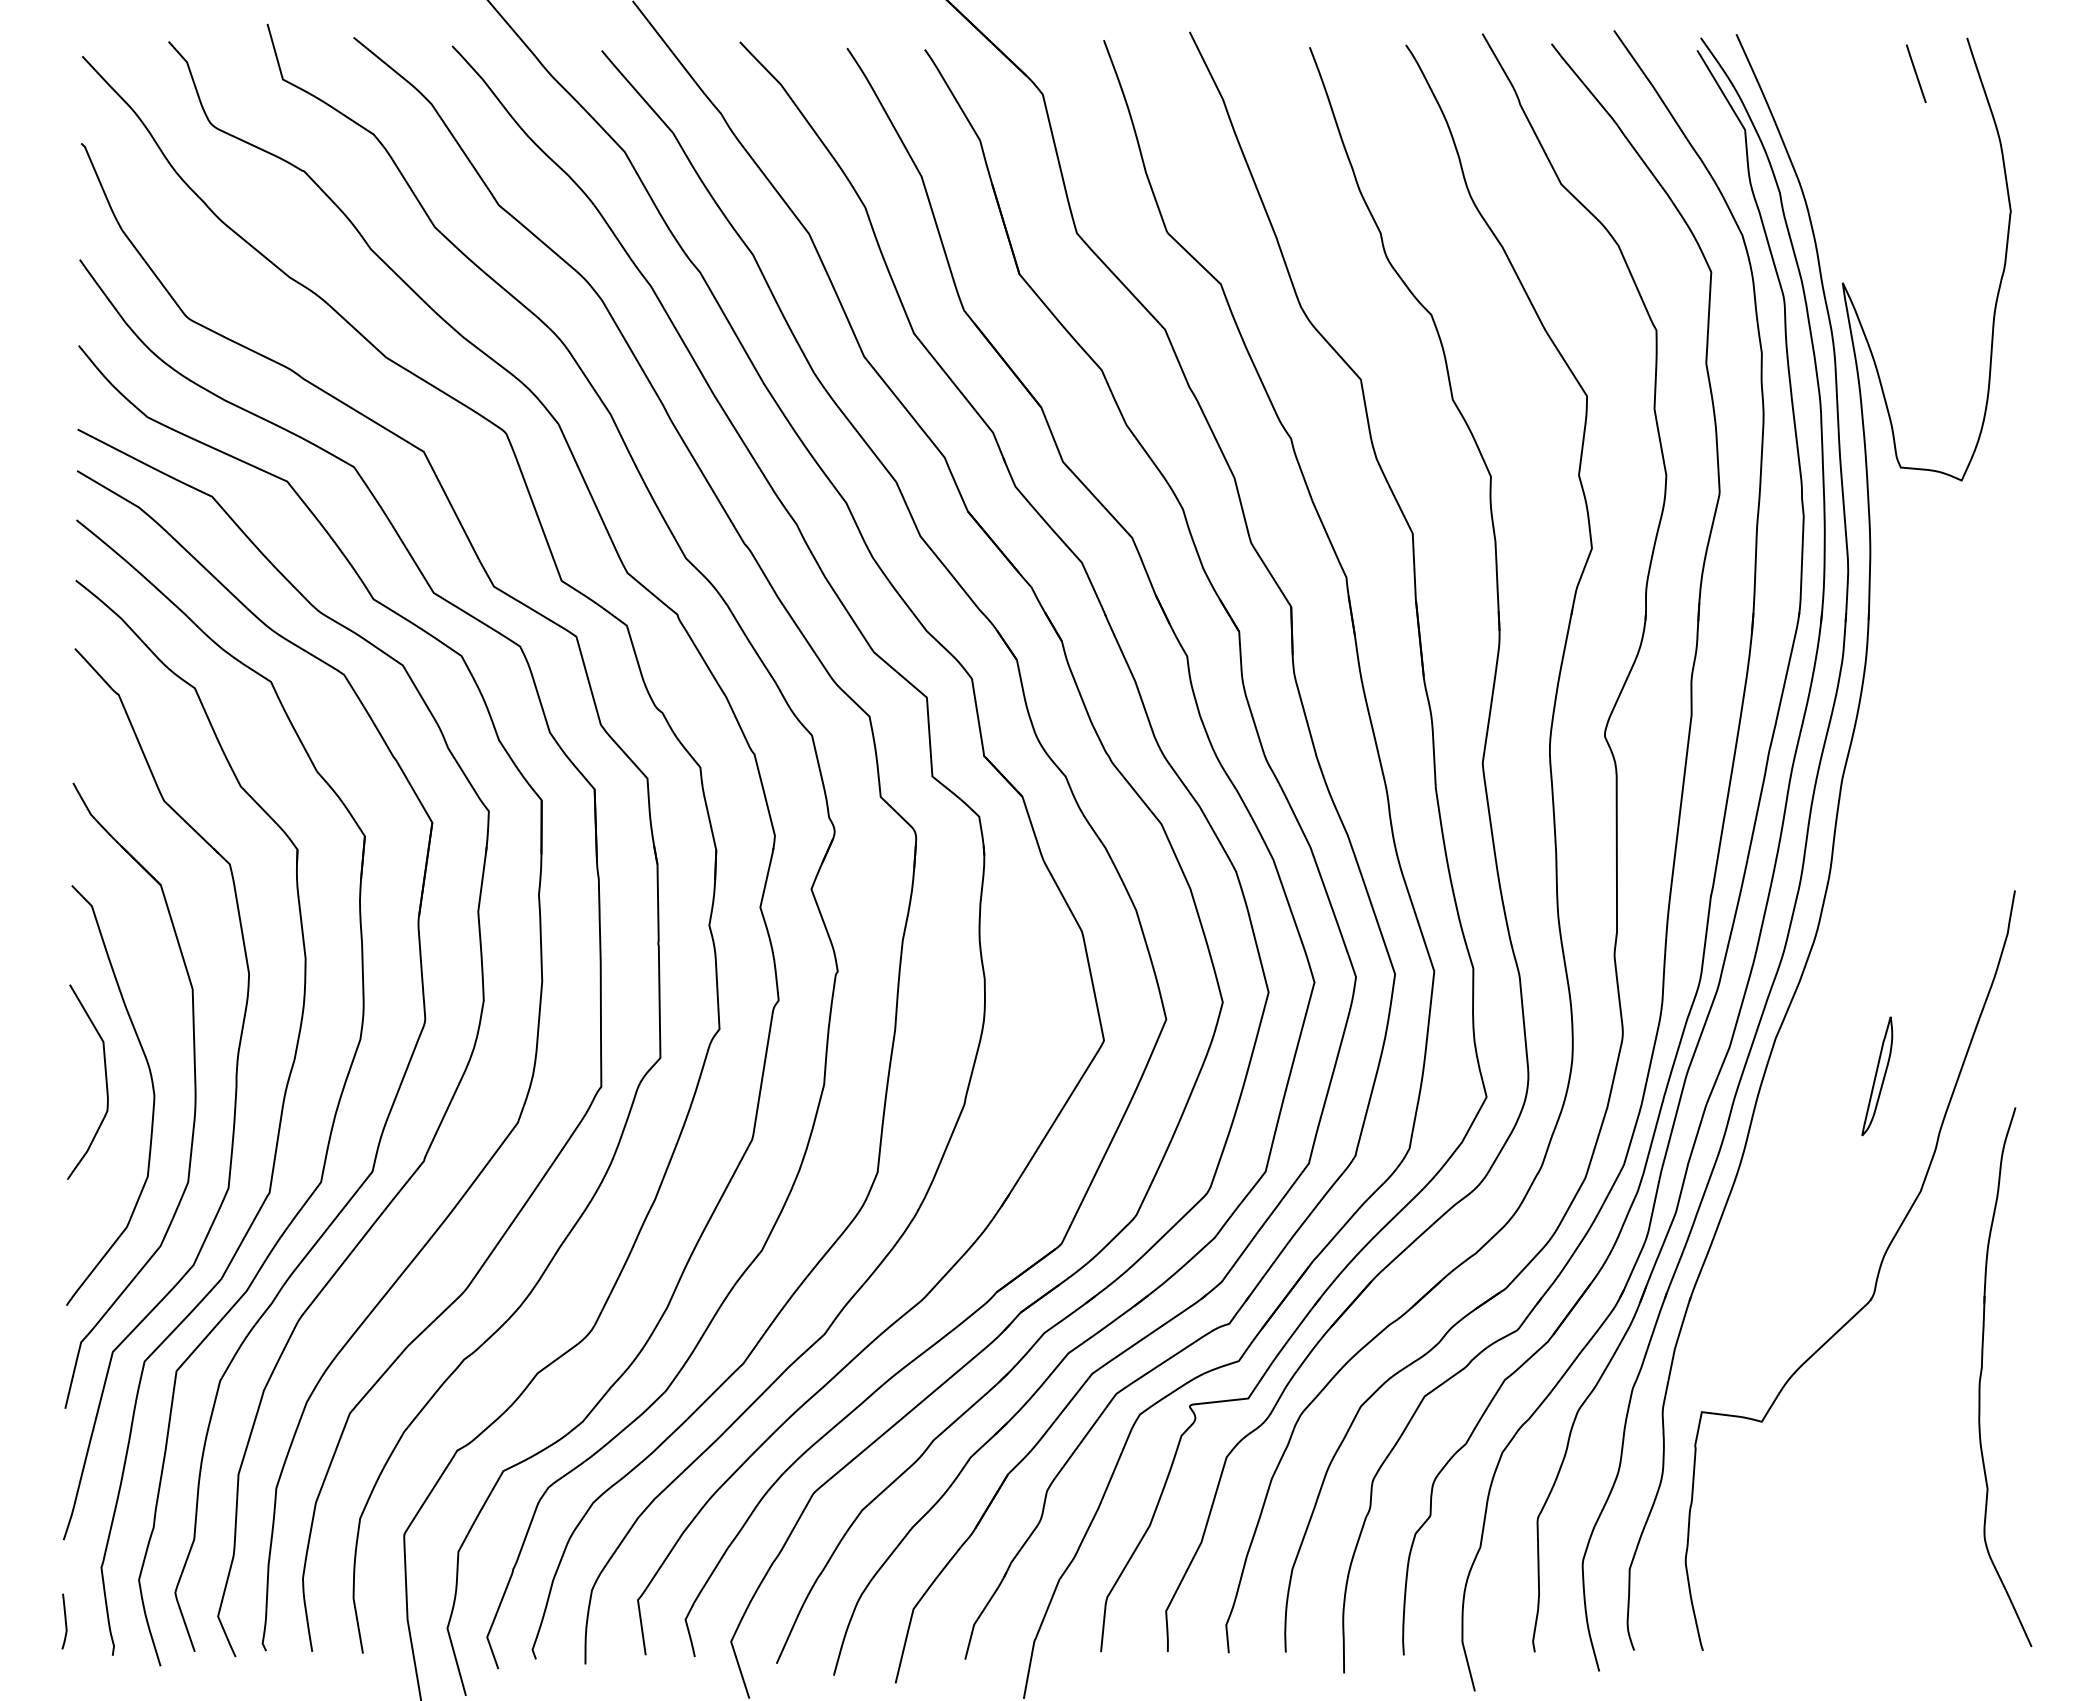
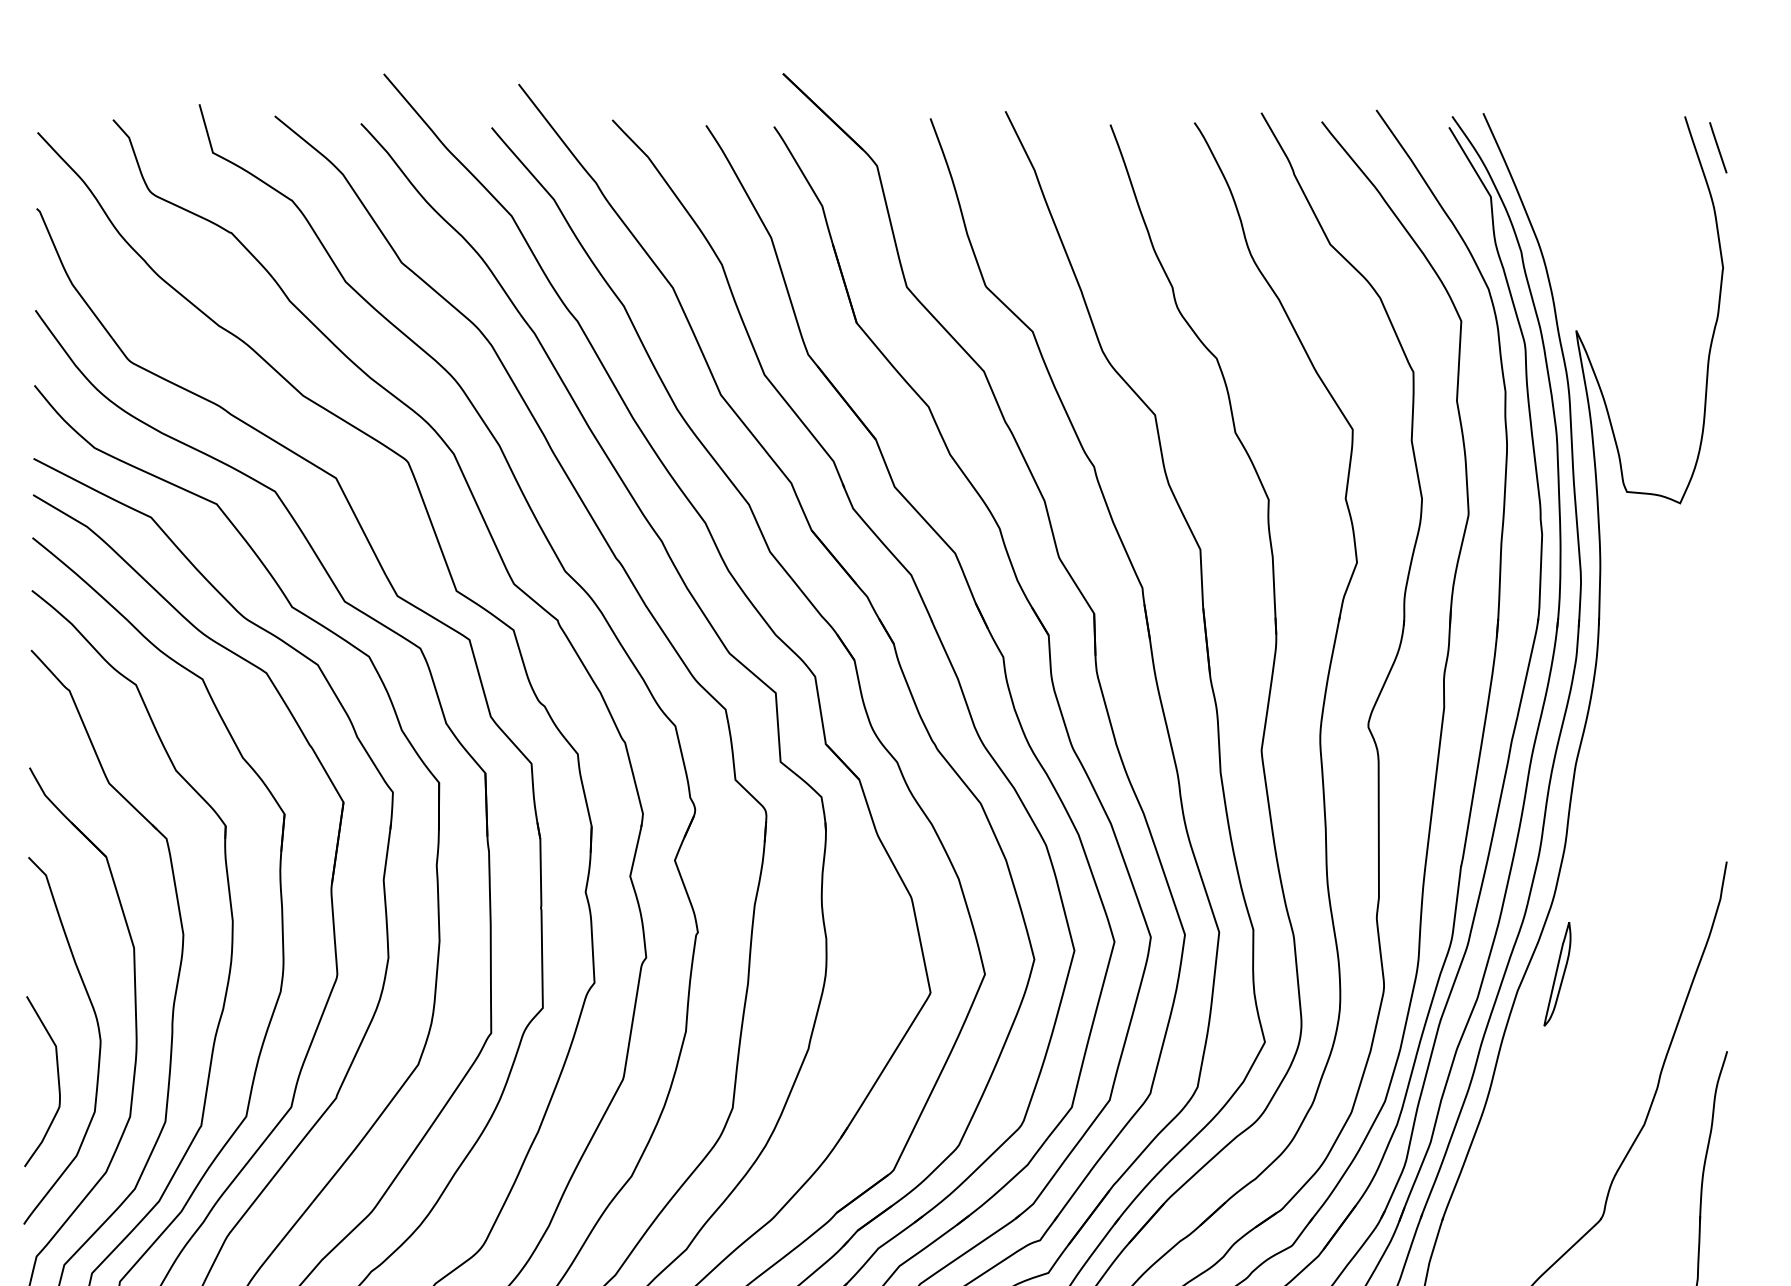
line: (1916, 73) -> (1718, 147), moved
part: (1877, 1076) -> (1557, 974), moved
curve: (105, 1081) -> (57, 1080), moved

